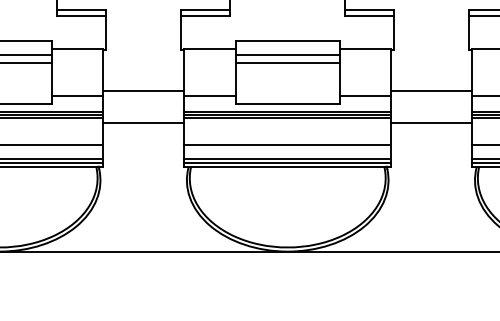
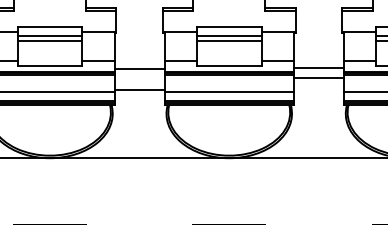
line: (143, 91) -> (139, 69), moved
line: (431, 91) -> (318, 68), moved
line: (143, 121) -> (139, 89), moved

